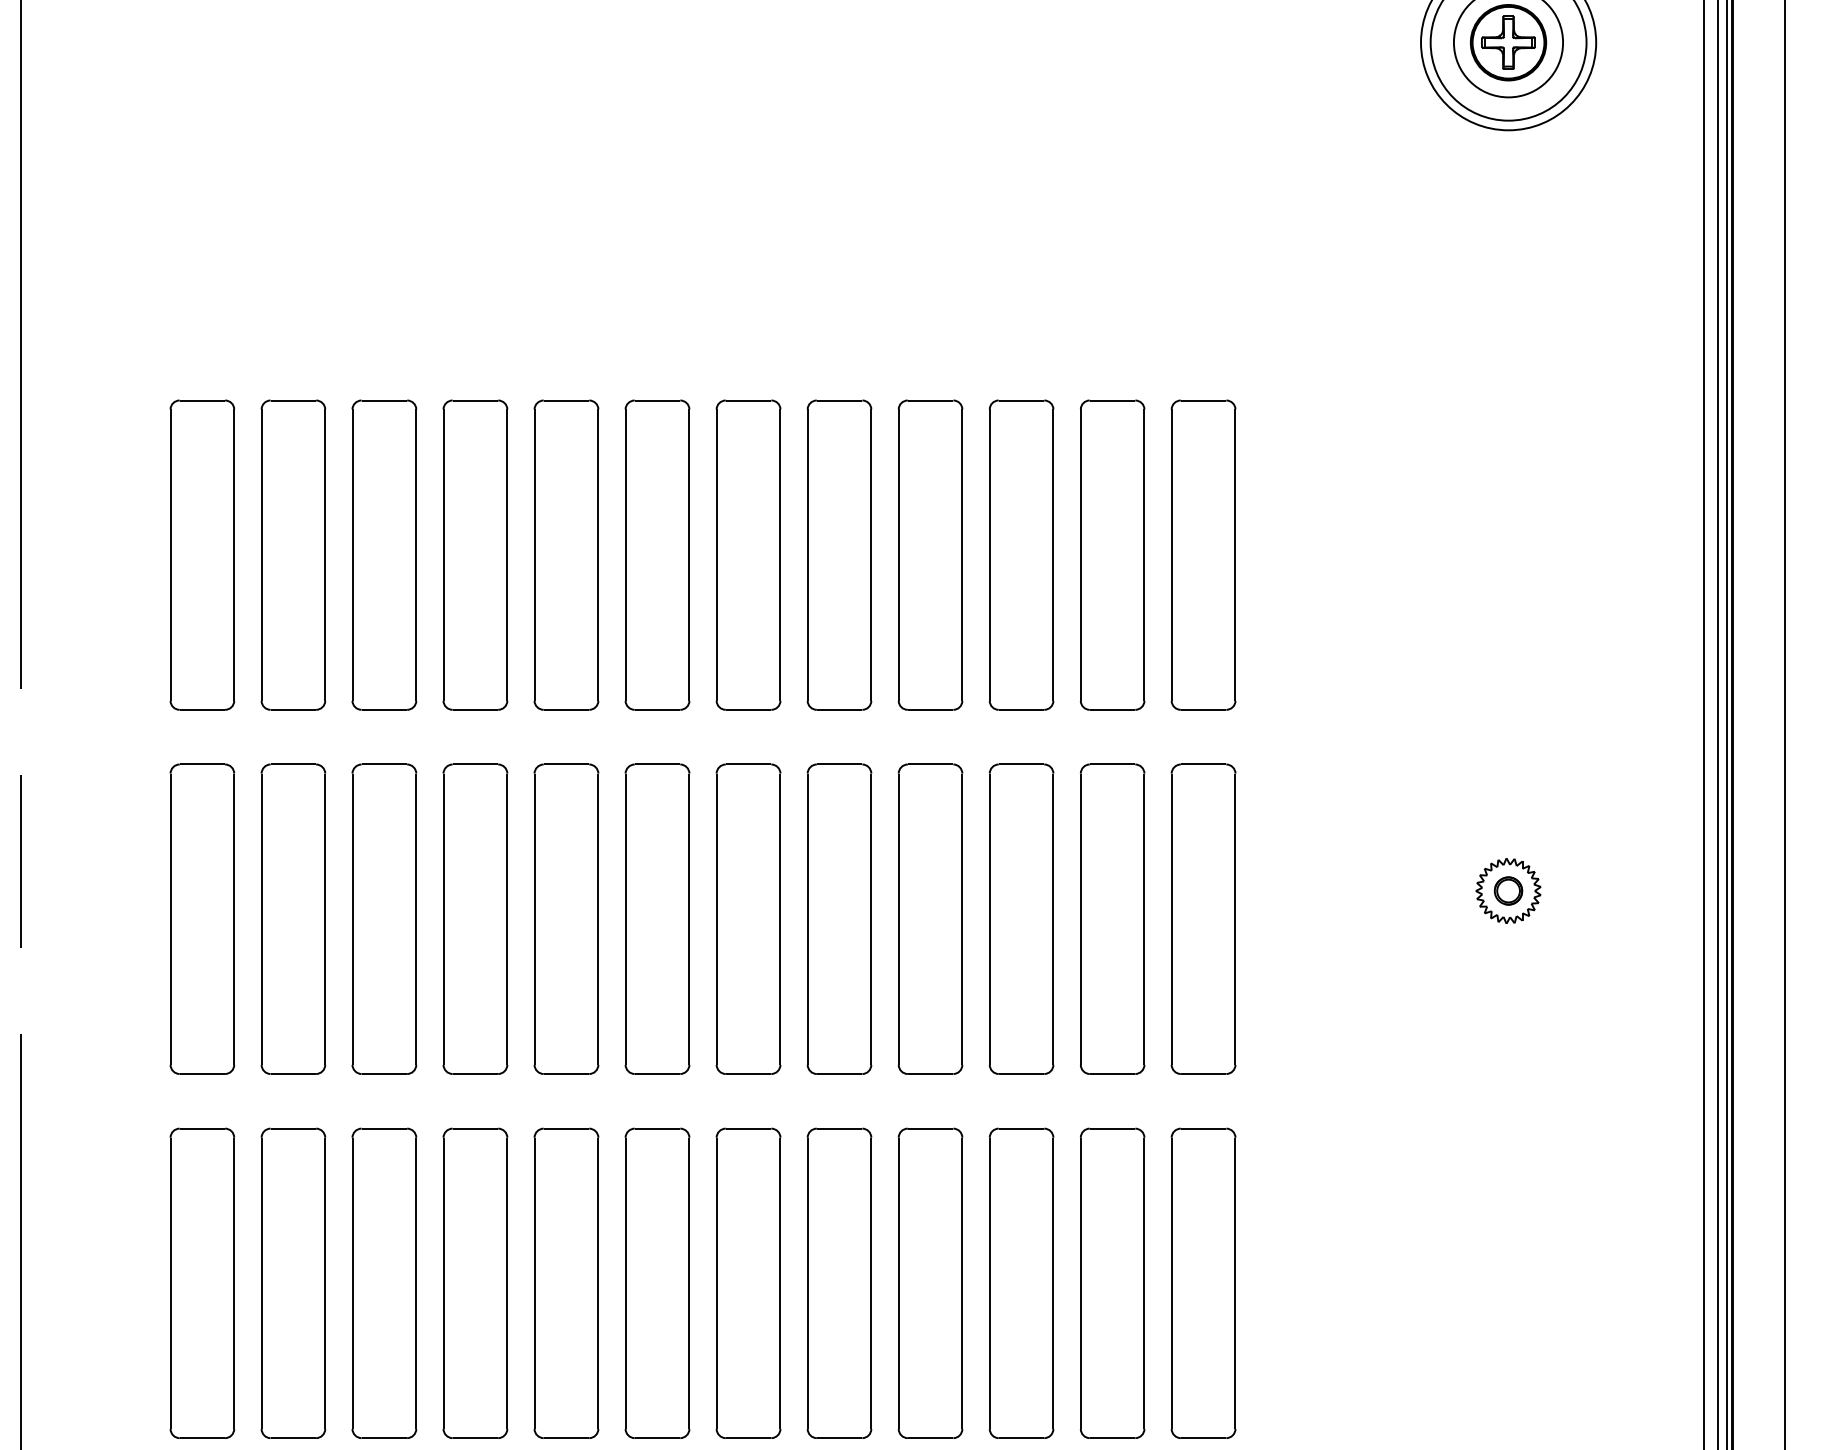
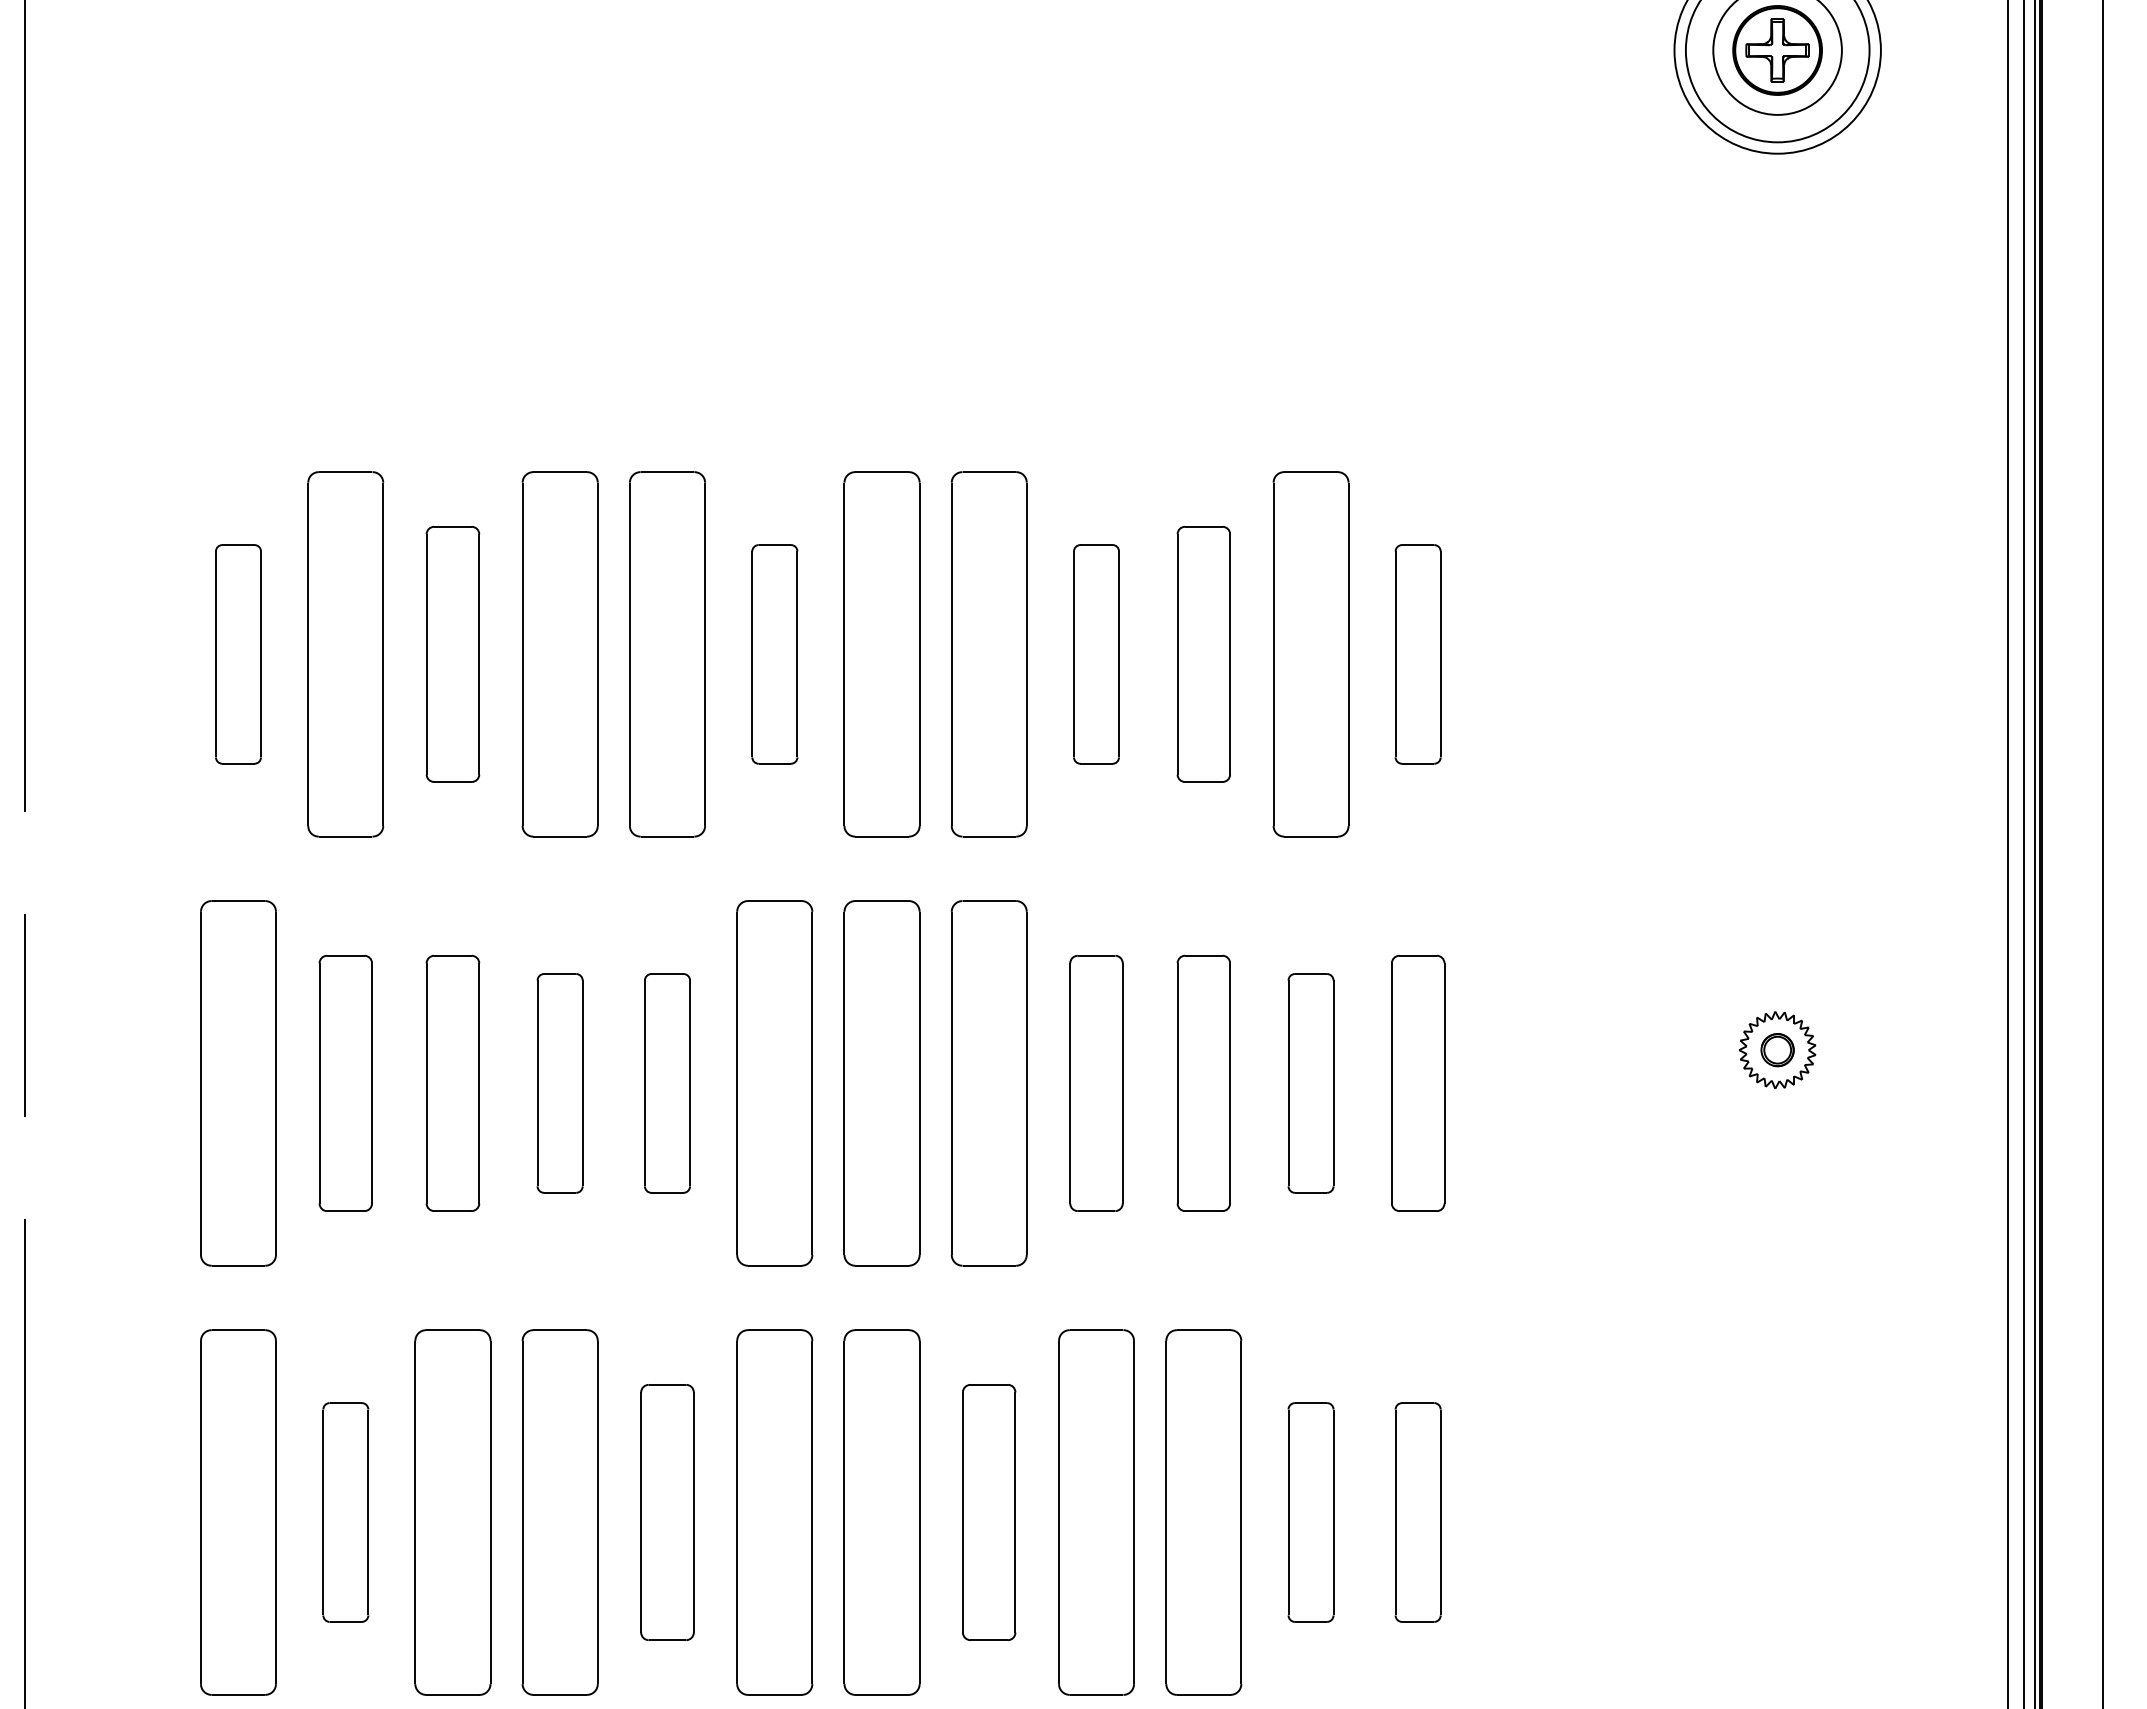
part: (202, 555) -> (238, 654), size x0.6
part: (384, 555) -> (452, 654), size x0.7
part: (657, 555) -> (774, 654), size x0.6
part: (930, 555) -> (1096, 654), size x0.6
part: (1021, 555) -> (1203, 654), size x0.7
part: (1202, 555) -> (1417, 654), size x0.6
part: (293, 919) -> (345, 1083), size x0.7
part: (384, 919) -> (452, 1083), size x0.7
part: (474, 919) -> (559, 1083), size x0.6
part: (566, 919) -> (667, 1083), size x0.6
part: (930, 919) -> (1096, 1083), size x0.7
part: (1021, 919) -> (1203, 1083), size x0.7
part: (1112, 919) -> (1310, 1083), size x0.6
part: (1202, 919) -> (1417, 1083), size x0.7
part: (293, 1283) -> (345, 1512), size x0.6
part: (566, 1283) -> (667, 1512), size x0.7
part: (838, 1283) -> (988, 1512), size x0.7
part: (1112, 1283) -> (1310, 1512), size x0.6
part: (1202, 1283) -> (1417, 1512), size x0.6

